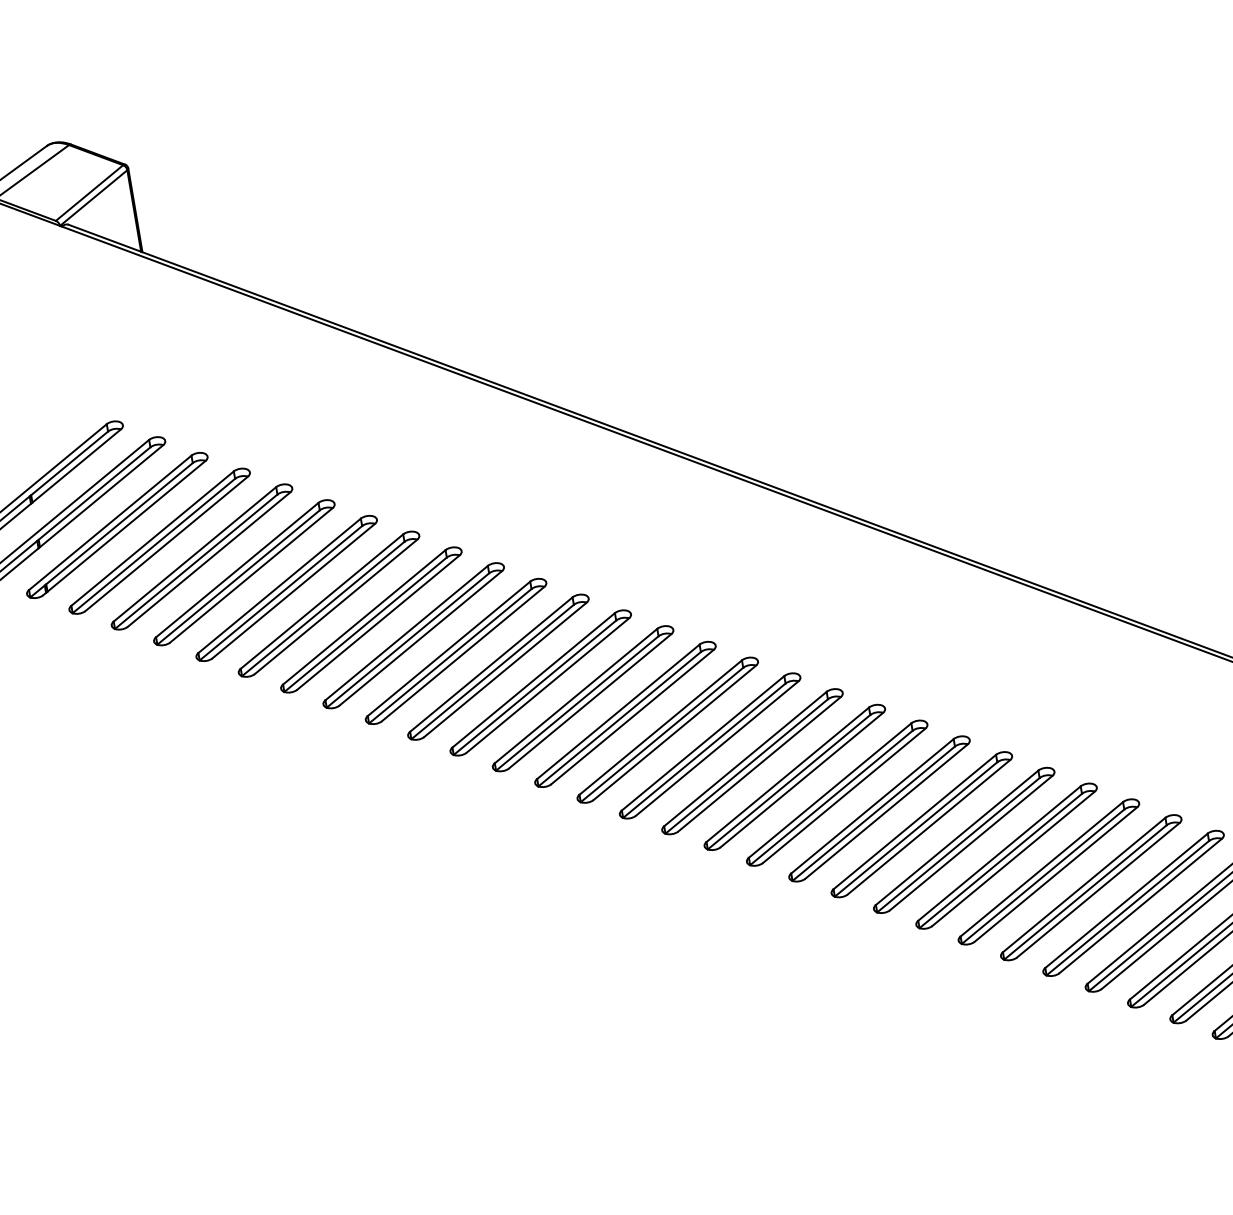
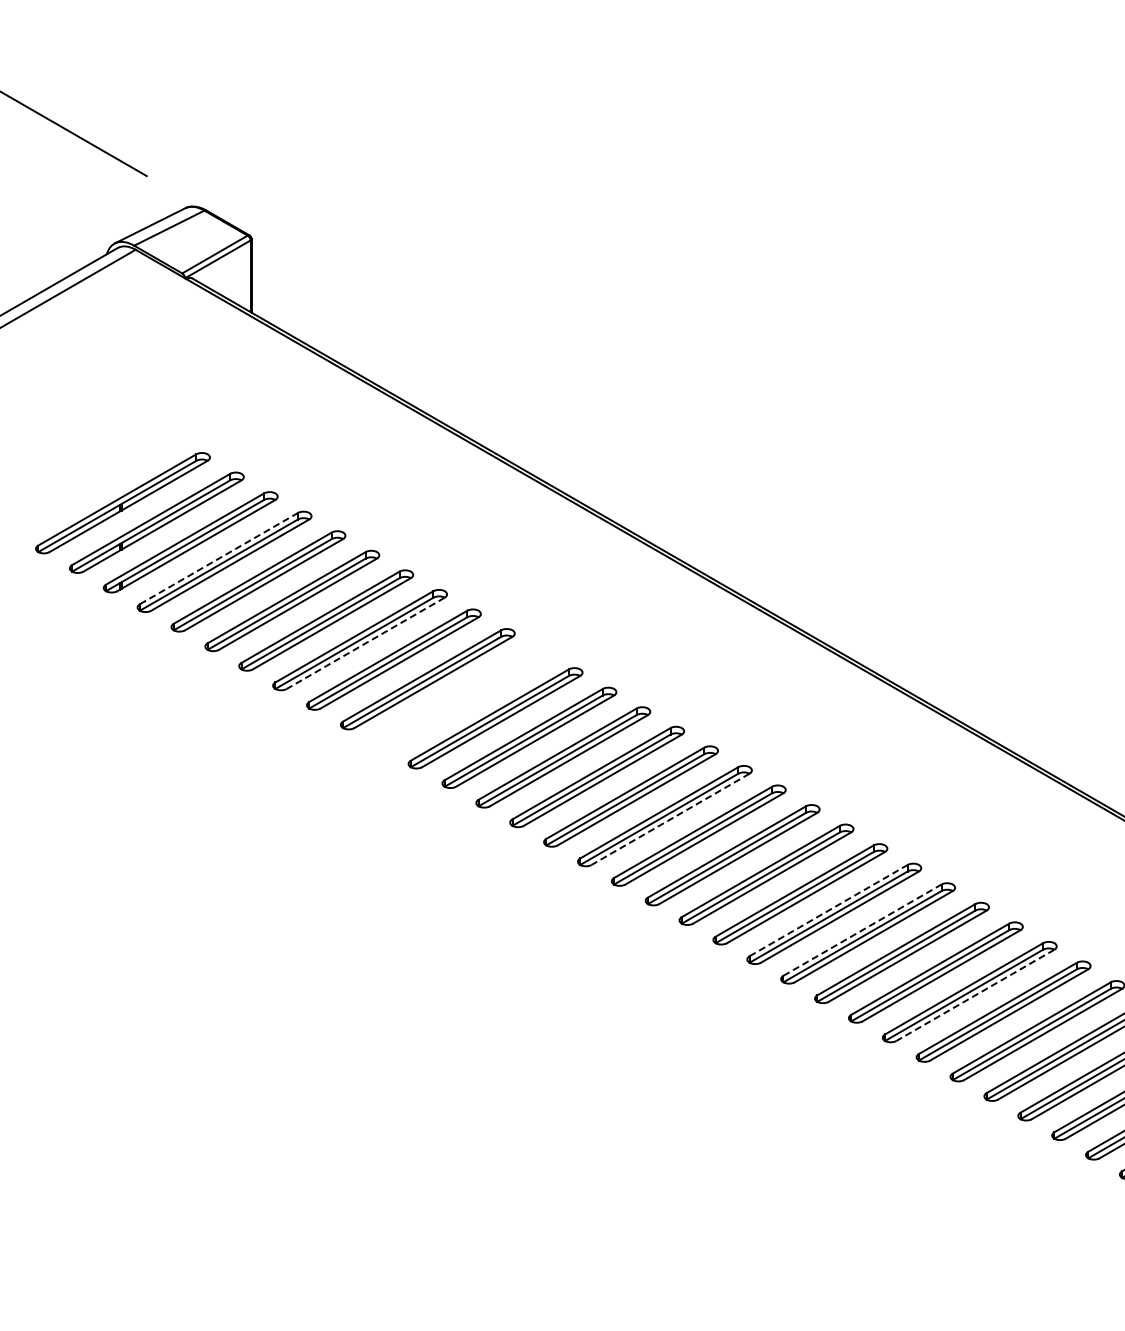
line: (153, 538) -> (219, 558), solid -> dashed
line: (335, 607) -> (365, 643), solid -> dashed
part: (455, 651) -> (461, 698), removed
line: (717, 748) -> (670, 819), solid -> dashed
line: (915, 821) -> (829, 910), solid -> dashed
line: (957, 837) -> (862, 929), solid -> dashed
line: (1097, 890) -> (974, 995), solid -> dashed

